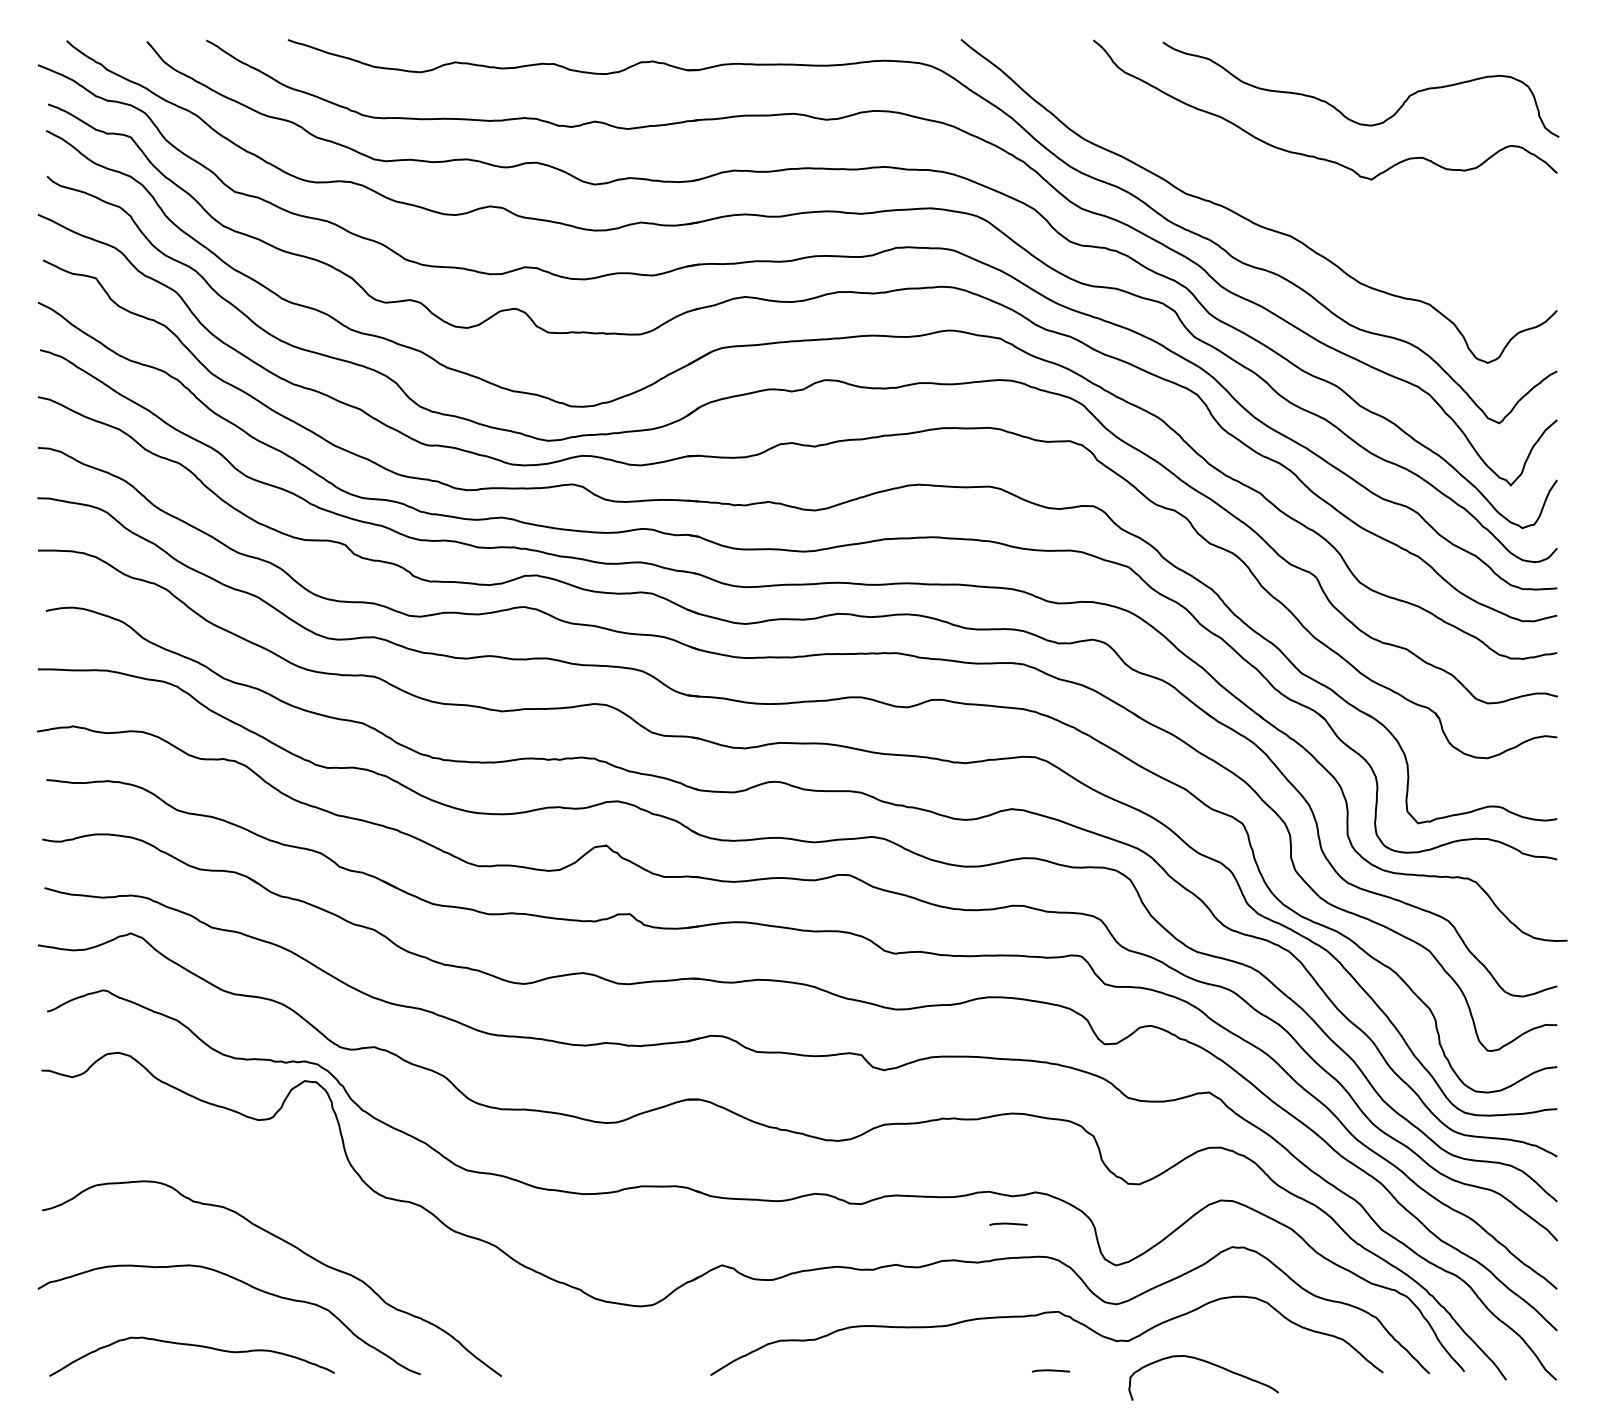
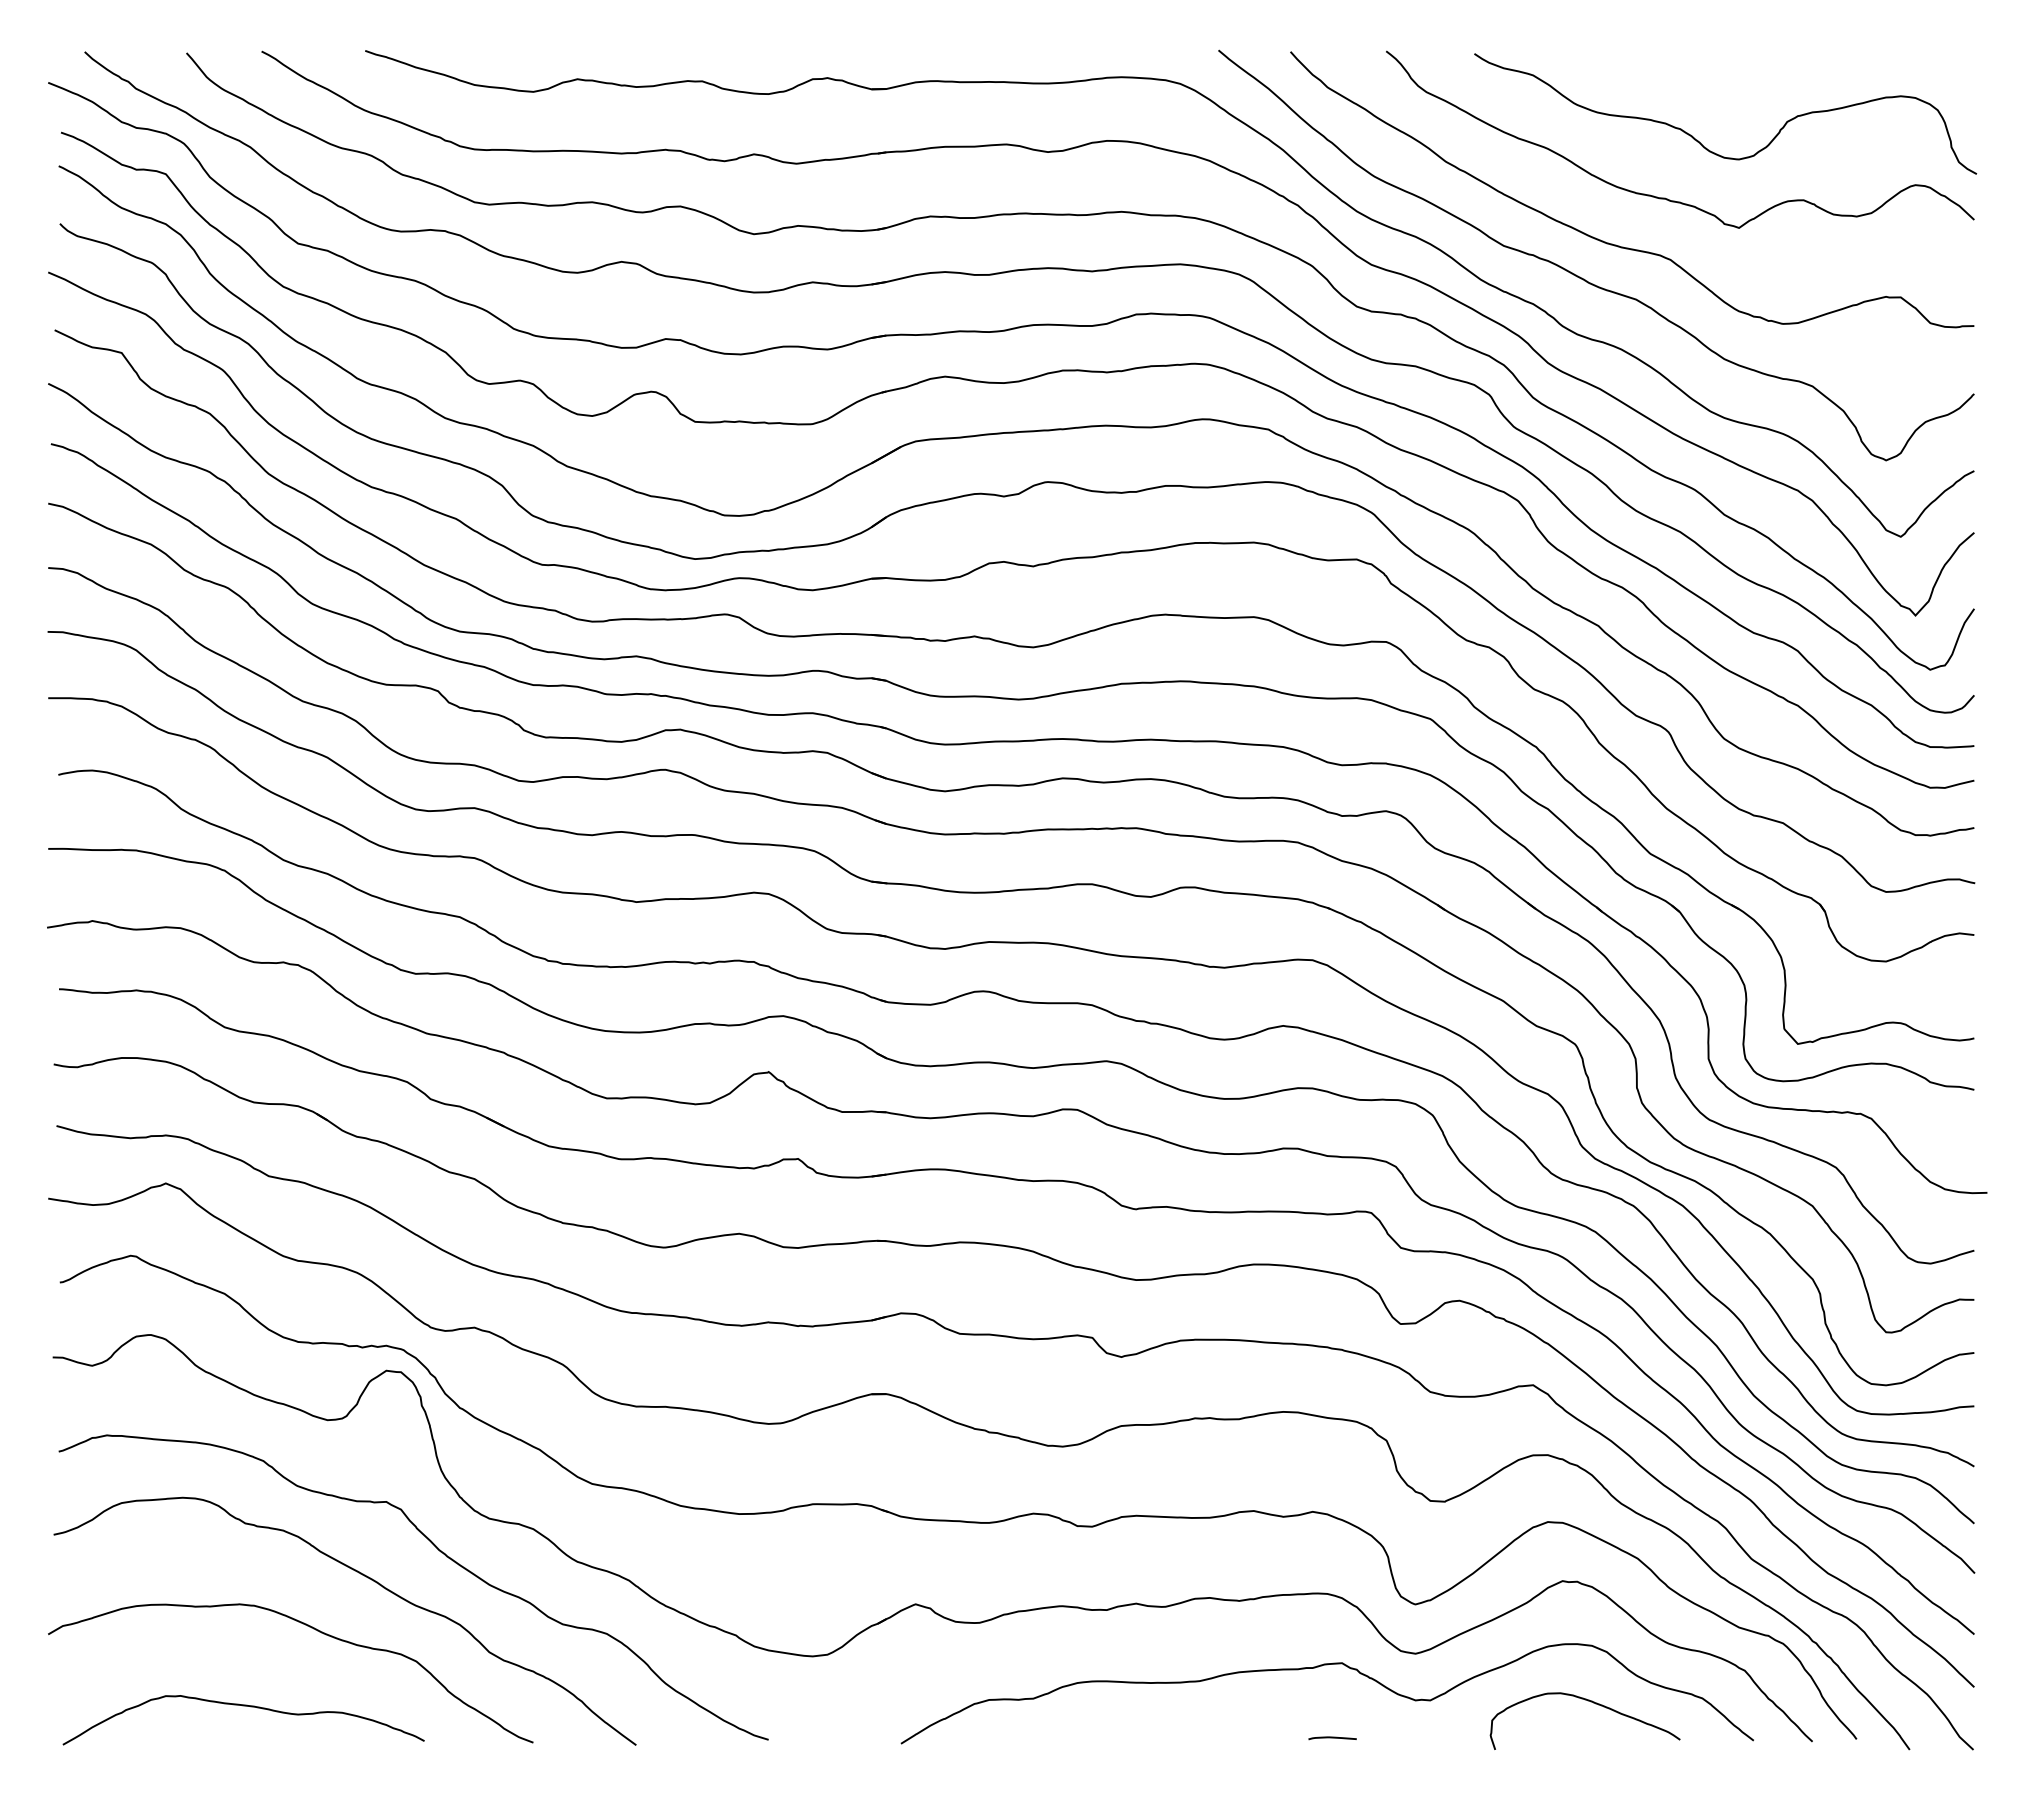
curve: (1274, 192) -> (1616, 244), added
curve: (347, 1224) -> (440, 1552), added
curve: (1008, 1224) -> (1278, 1552), removed
curve: (1210, 1364) -> (1593, 1703), moved

